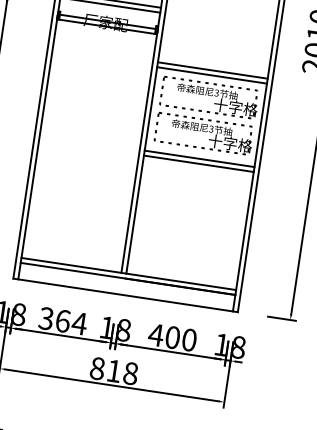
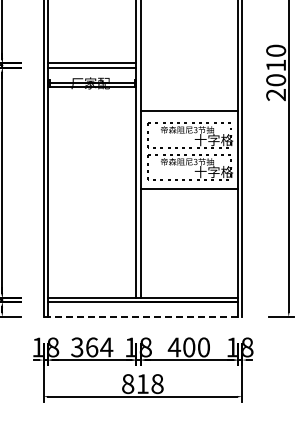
line: (211, 75) -> (188, 115), removed
line: (197, 163) -> (188, 193), removed
line: (126, 296) -> (143, 317), solid -> dashed

